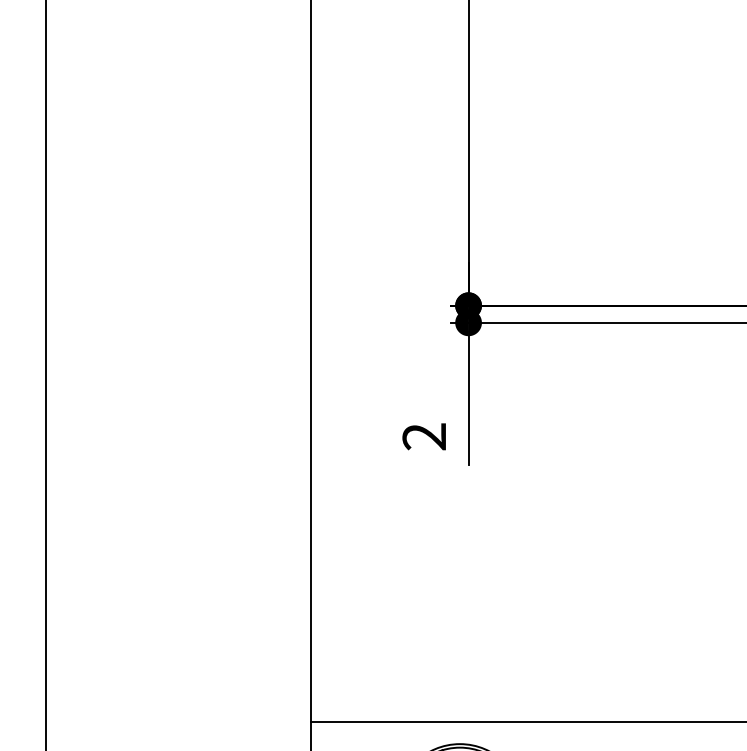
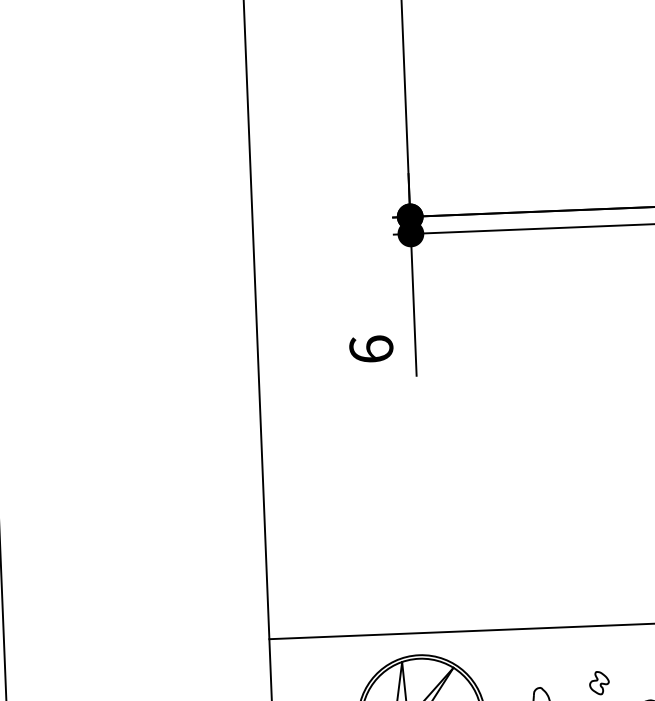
text: (424, 436) -> (371, 349), 2 -> 6

